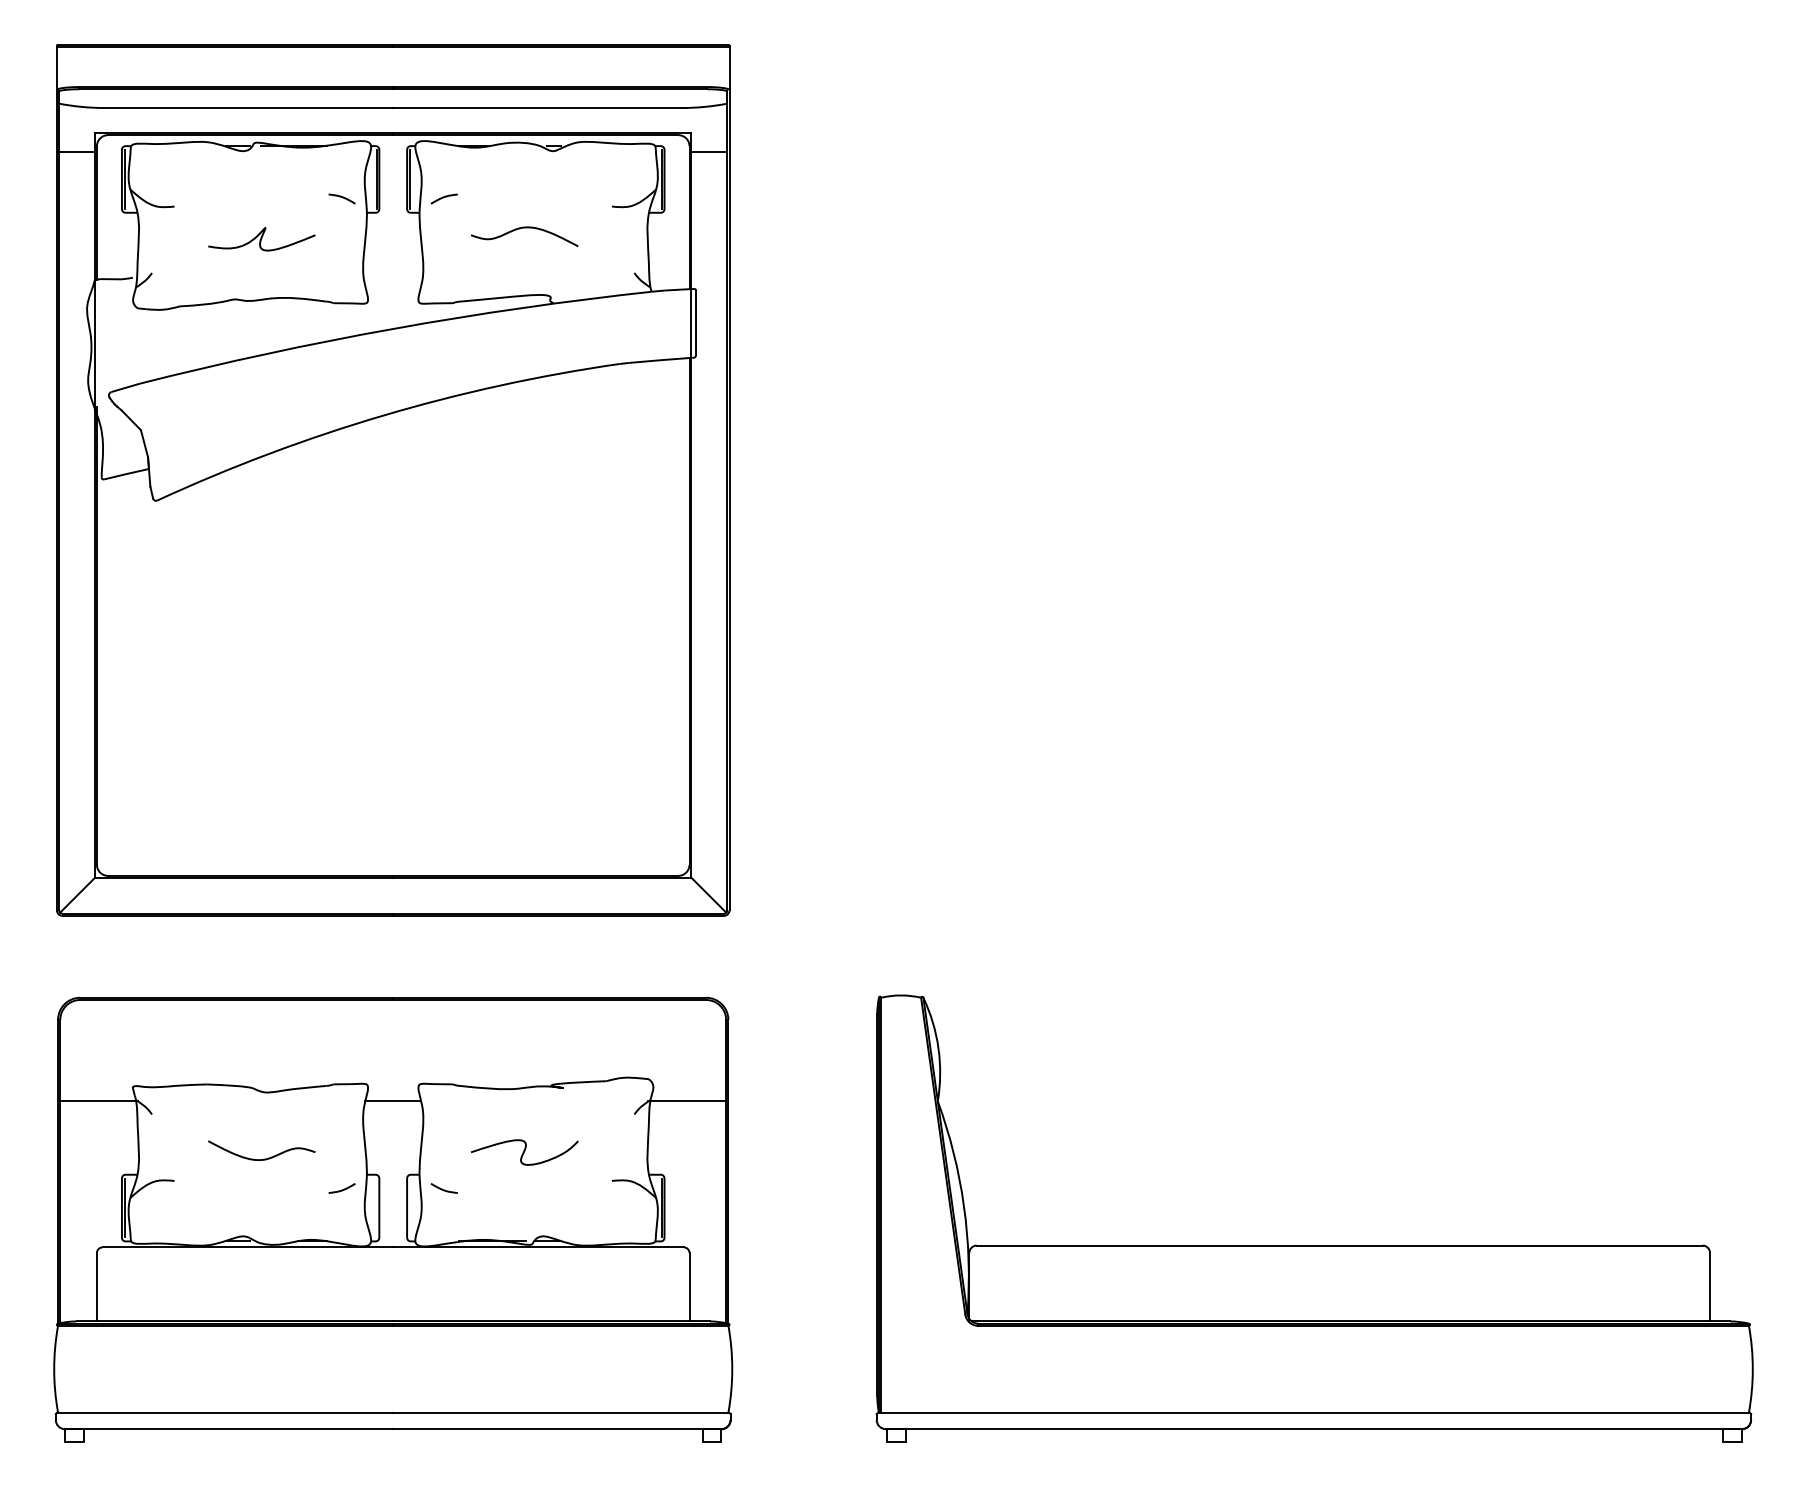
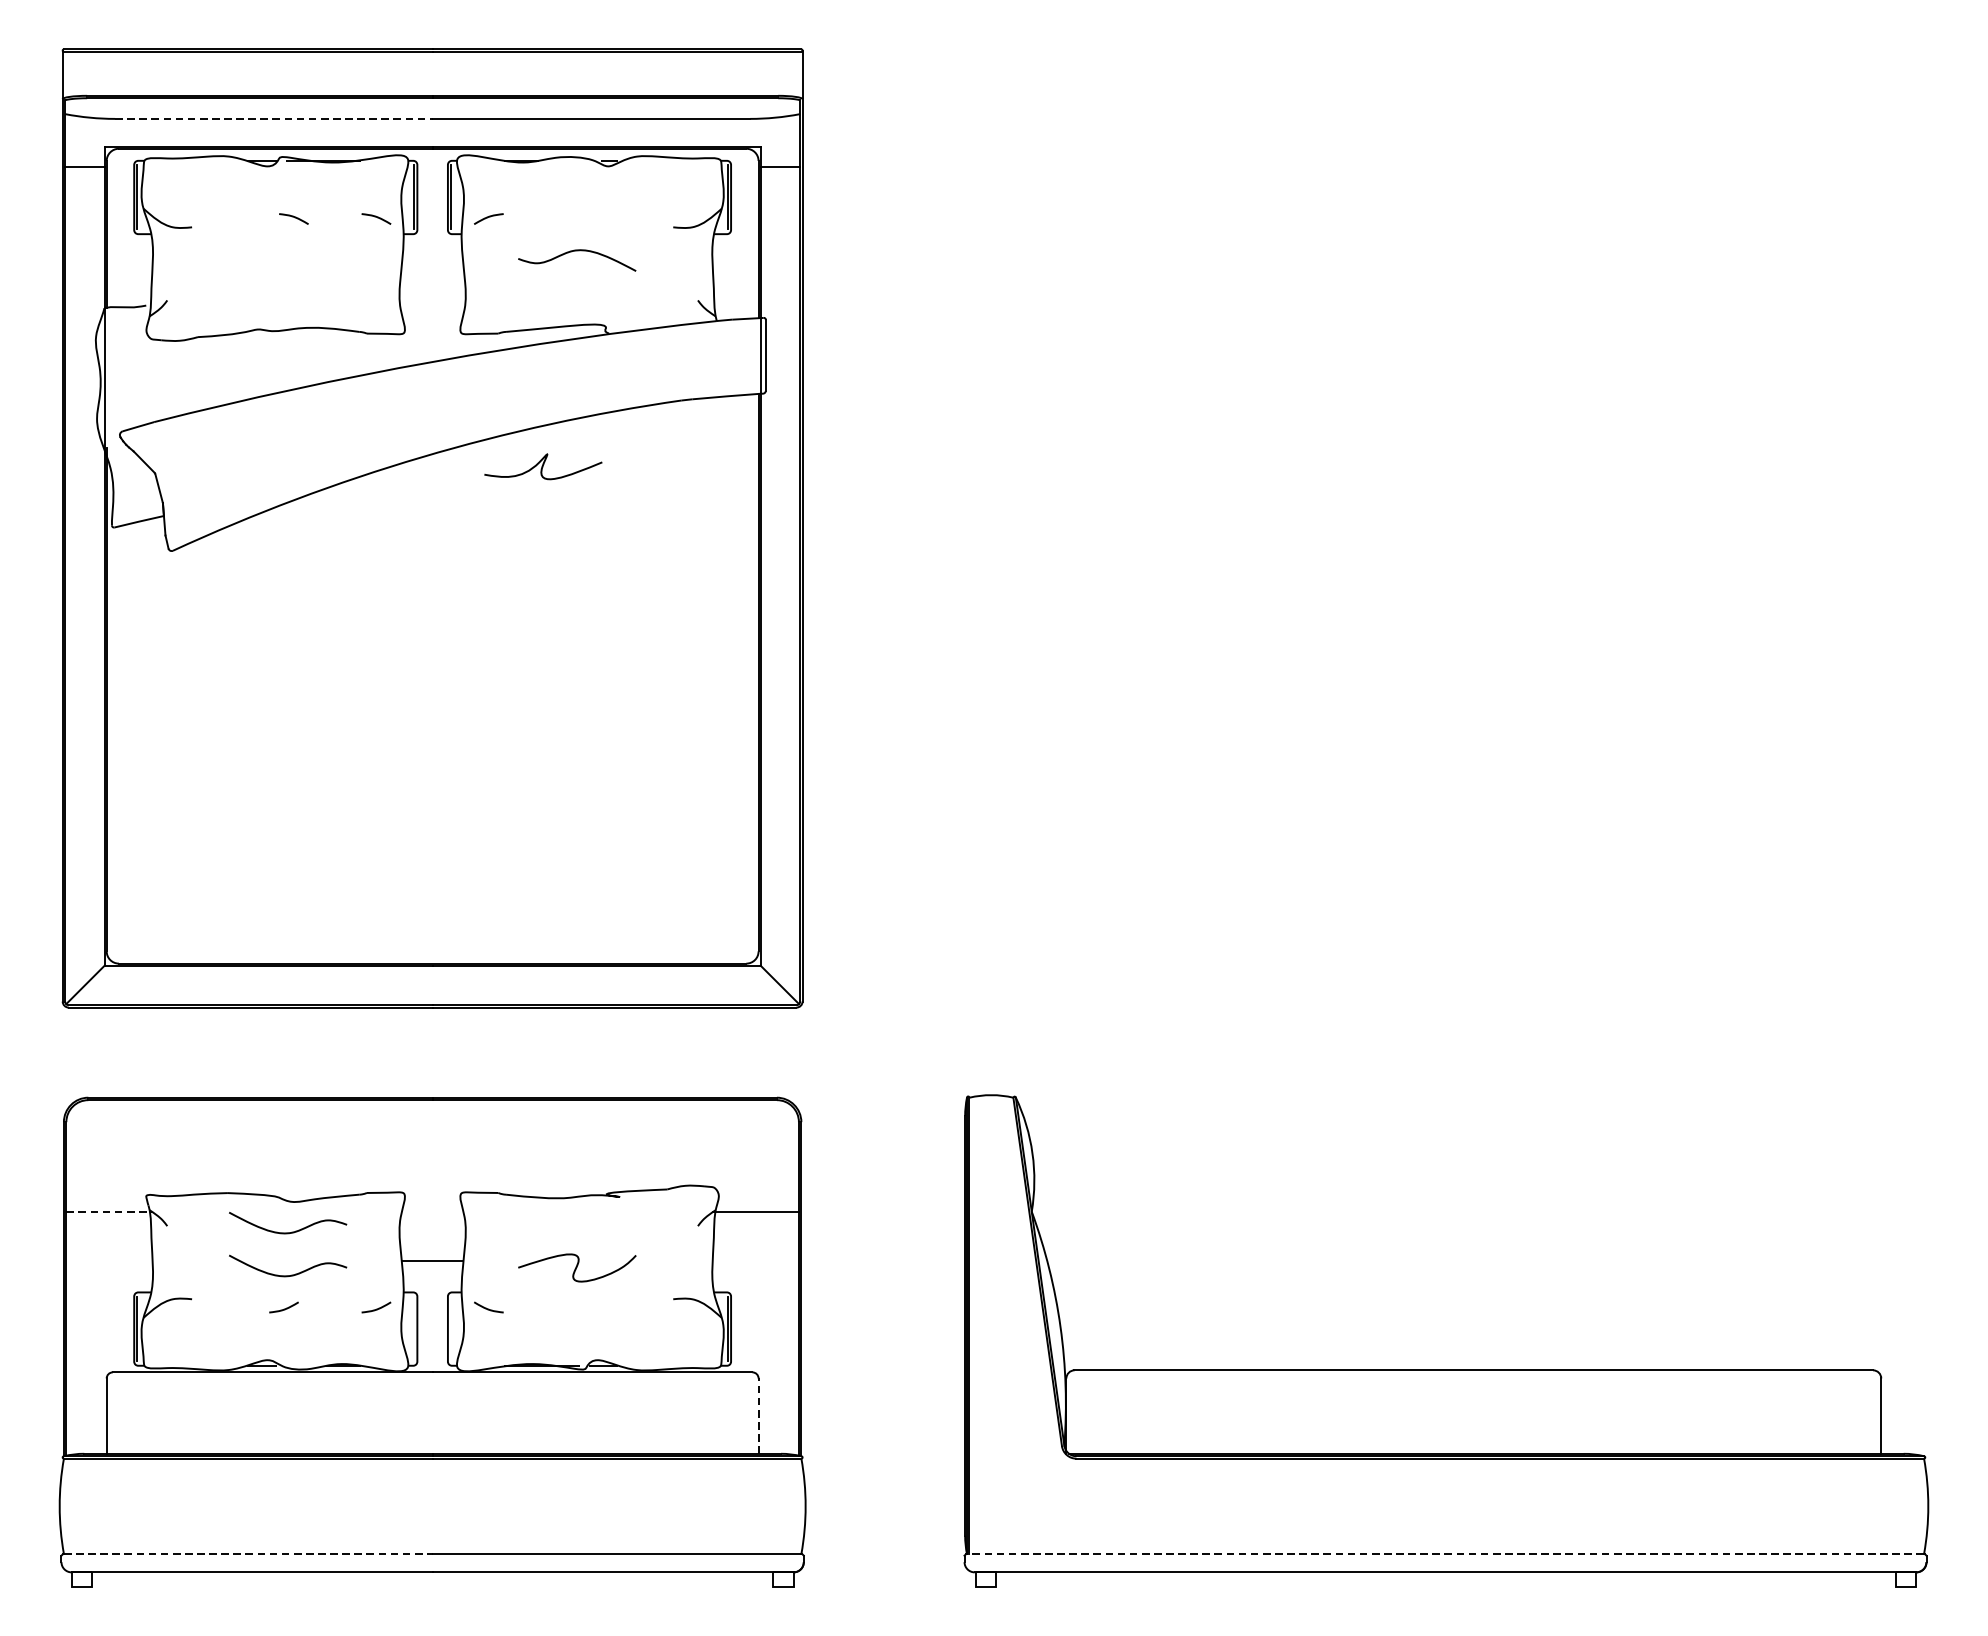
line: (249, 108) -> (274, 119), solid -> dashed
curve: (266, 197) -> (293, 217), added
curve: (261, 238) -> (542, 465), moved
line: (99, 1101) -> (109, 1211), solid -> dashed
line: (393, 1101) -> (432, 1261), moved
curve: (263, 1119) -> (289, 1231), added
curve: (257, 1189) -> (283, 1308), added
line: (689, 1286) -> (758, 1415), solid -> dashed
line: (225, 1412) -> (248, 1553), solid -> dashed
line: (1313, 1412) -> (1445, 1553), solid -> dashed

